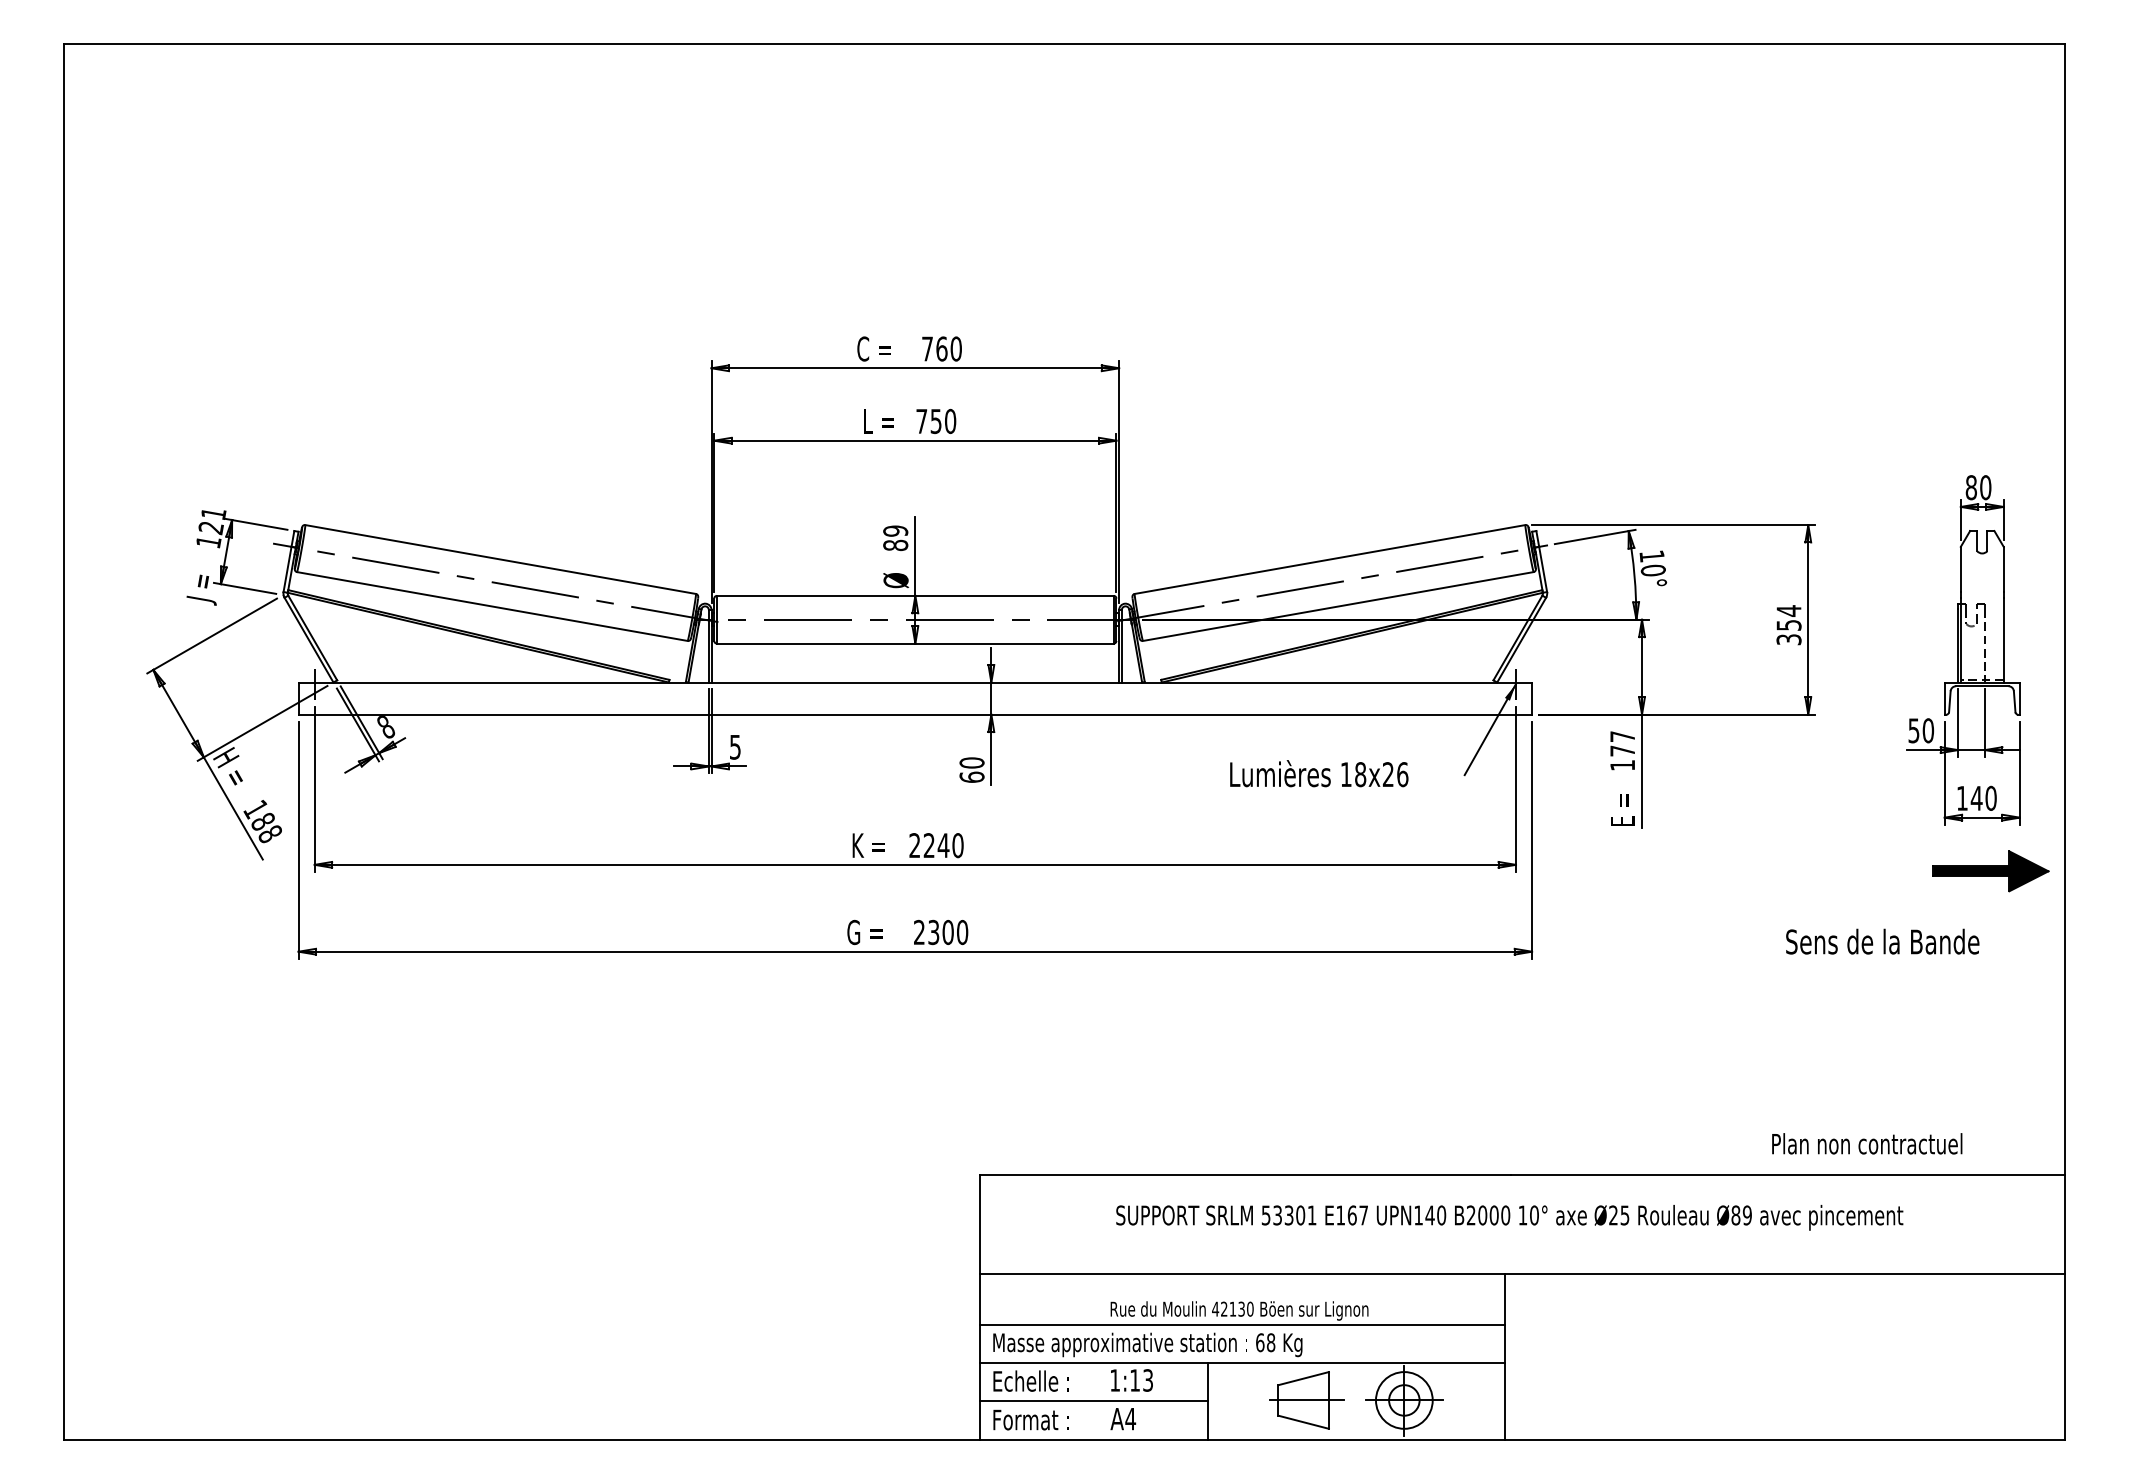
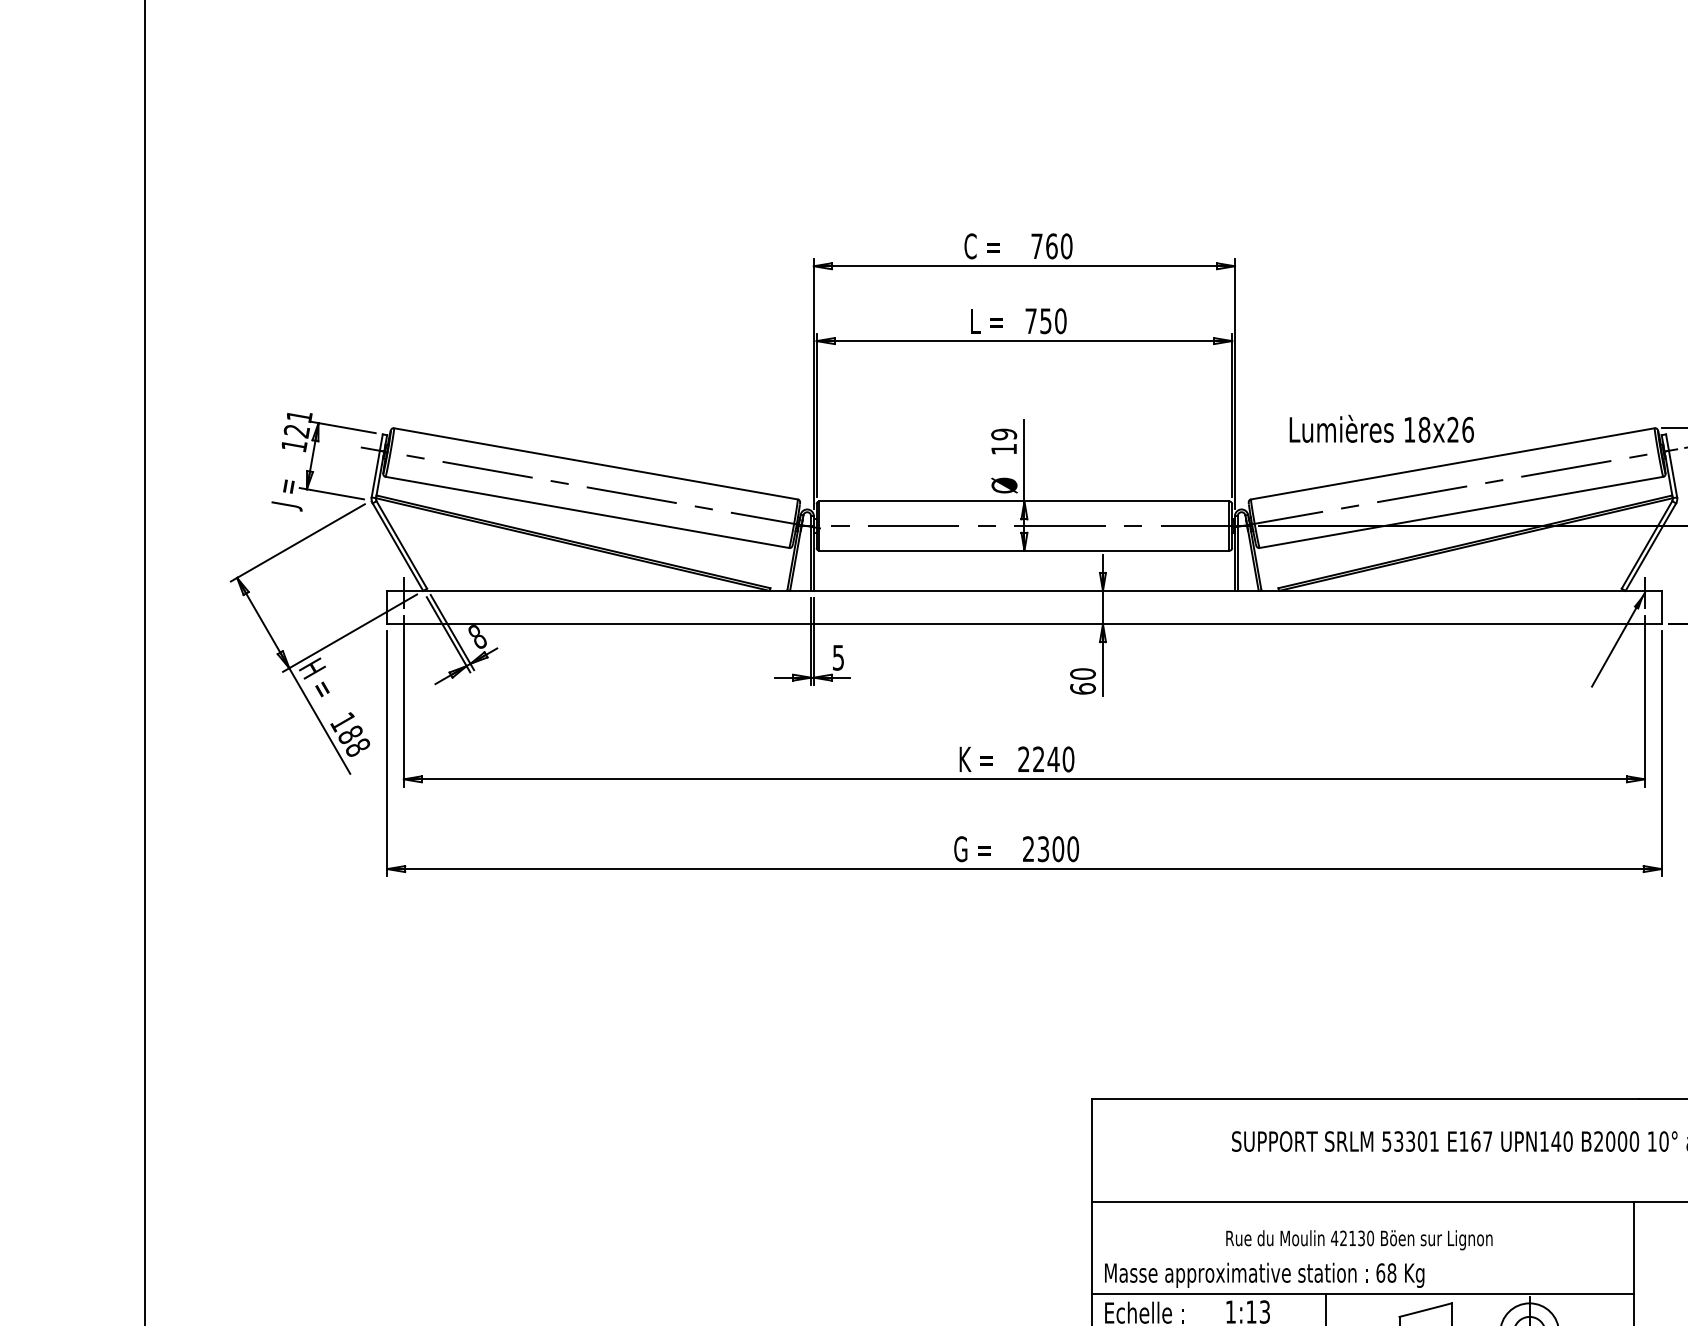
text: (895, 545) -> (1003, 449), 89 -> 19
text: (1319, 773) -> (1382, 428), moved
line: (1242, 1324) -> (1362, 1254), removed

